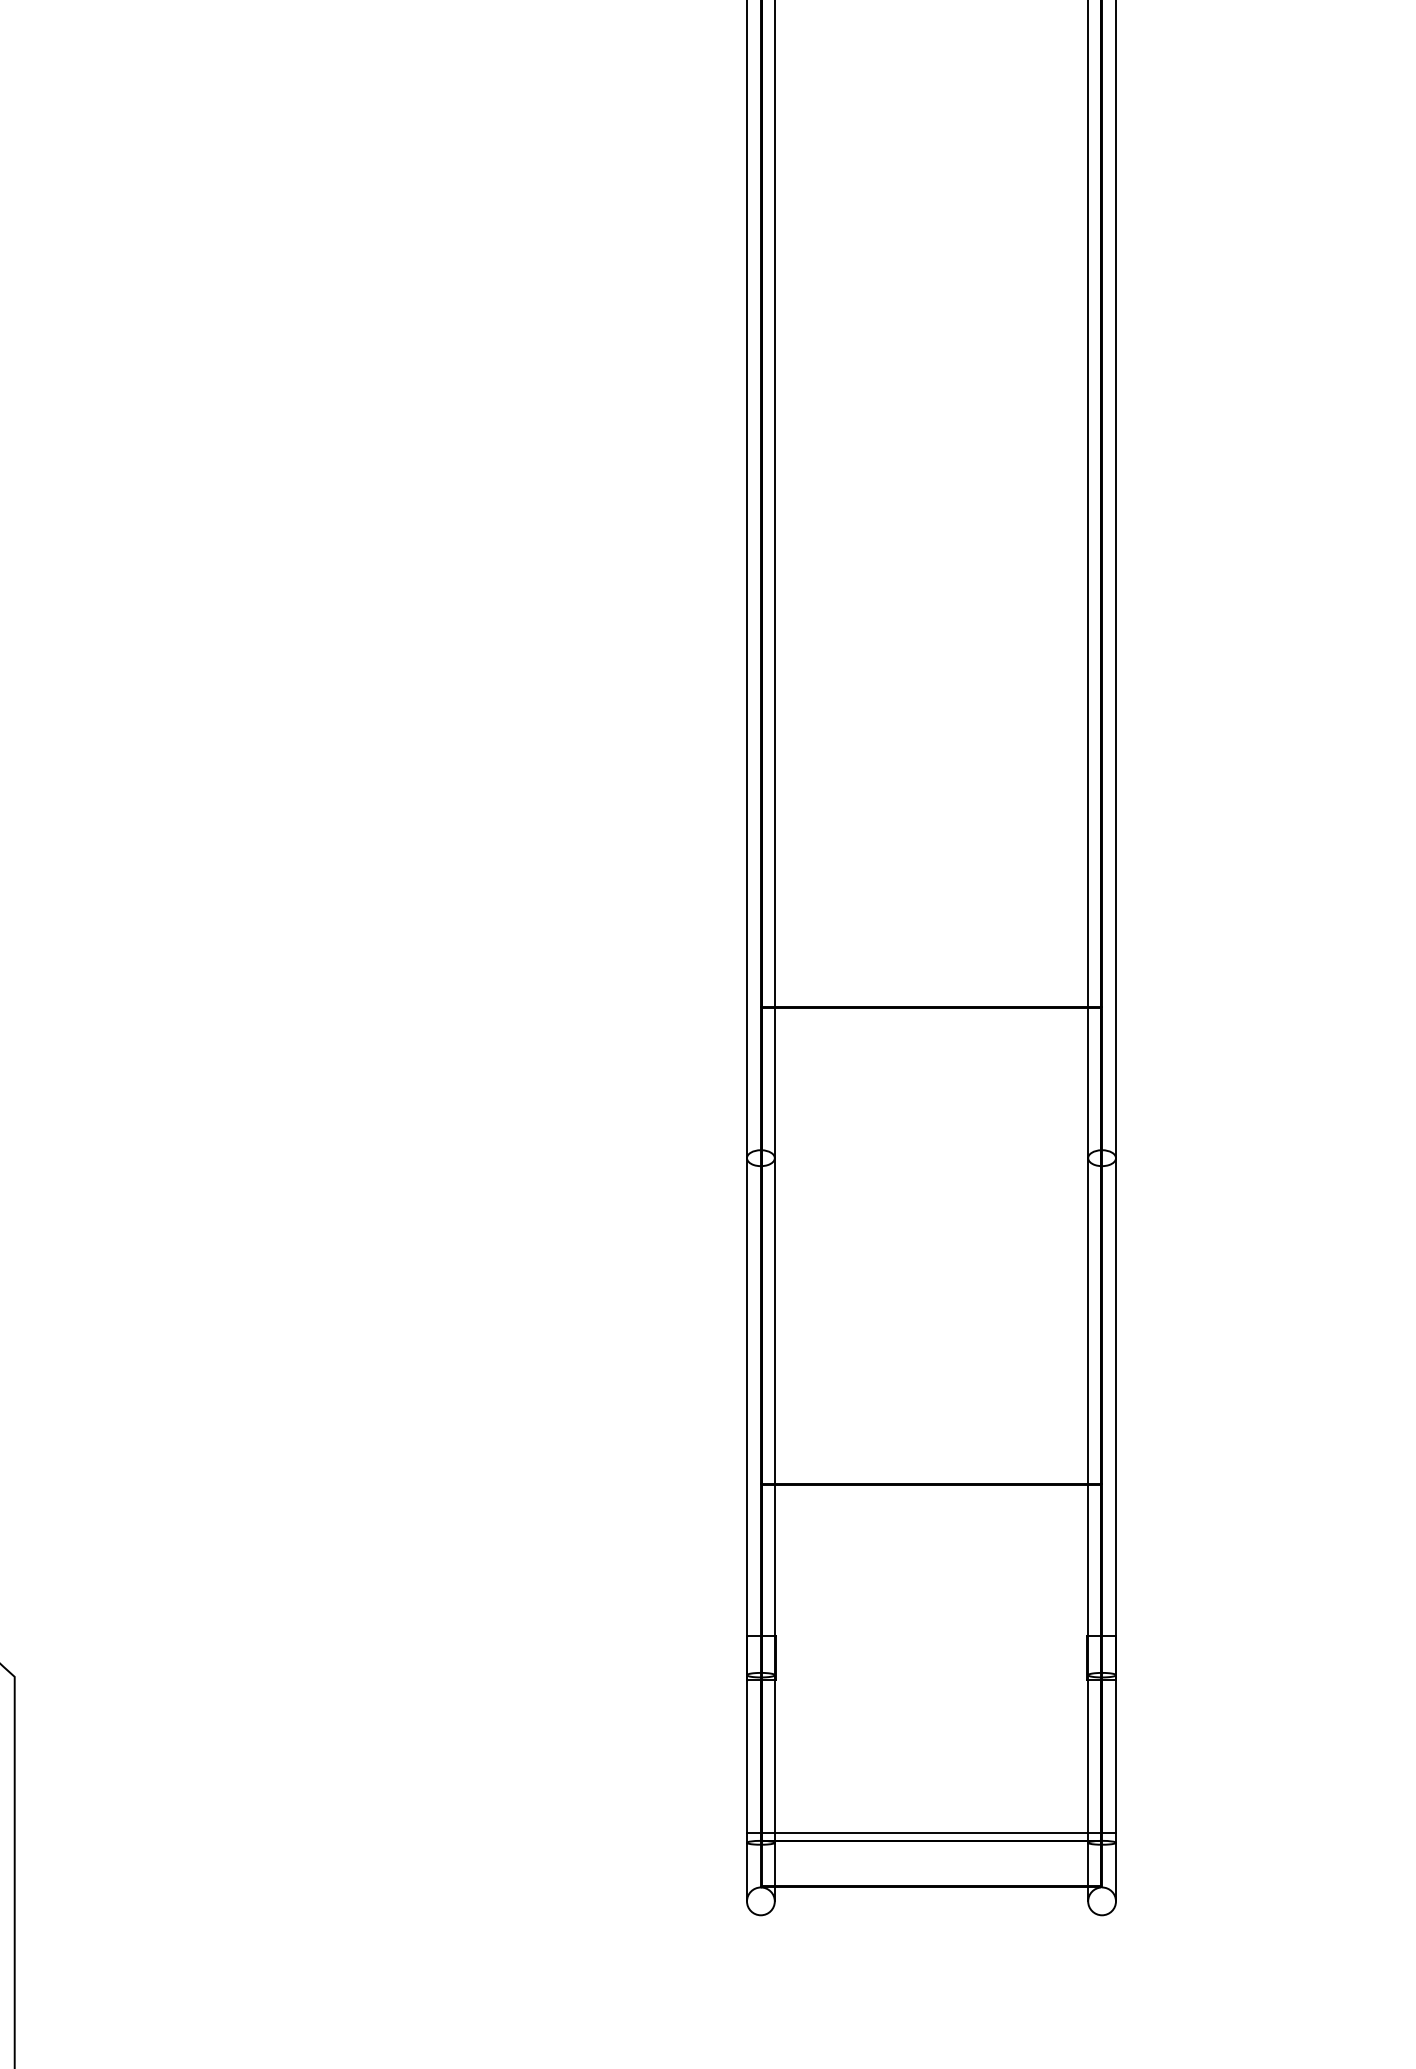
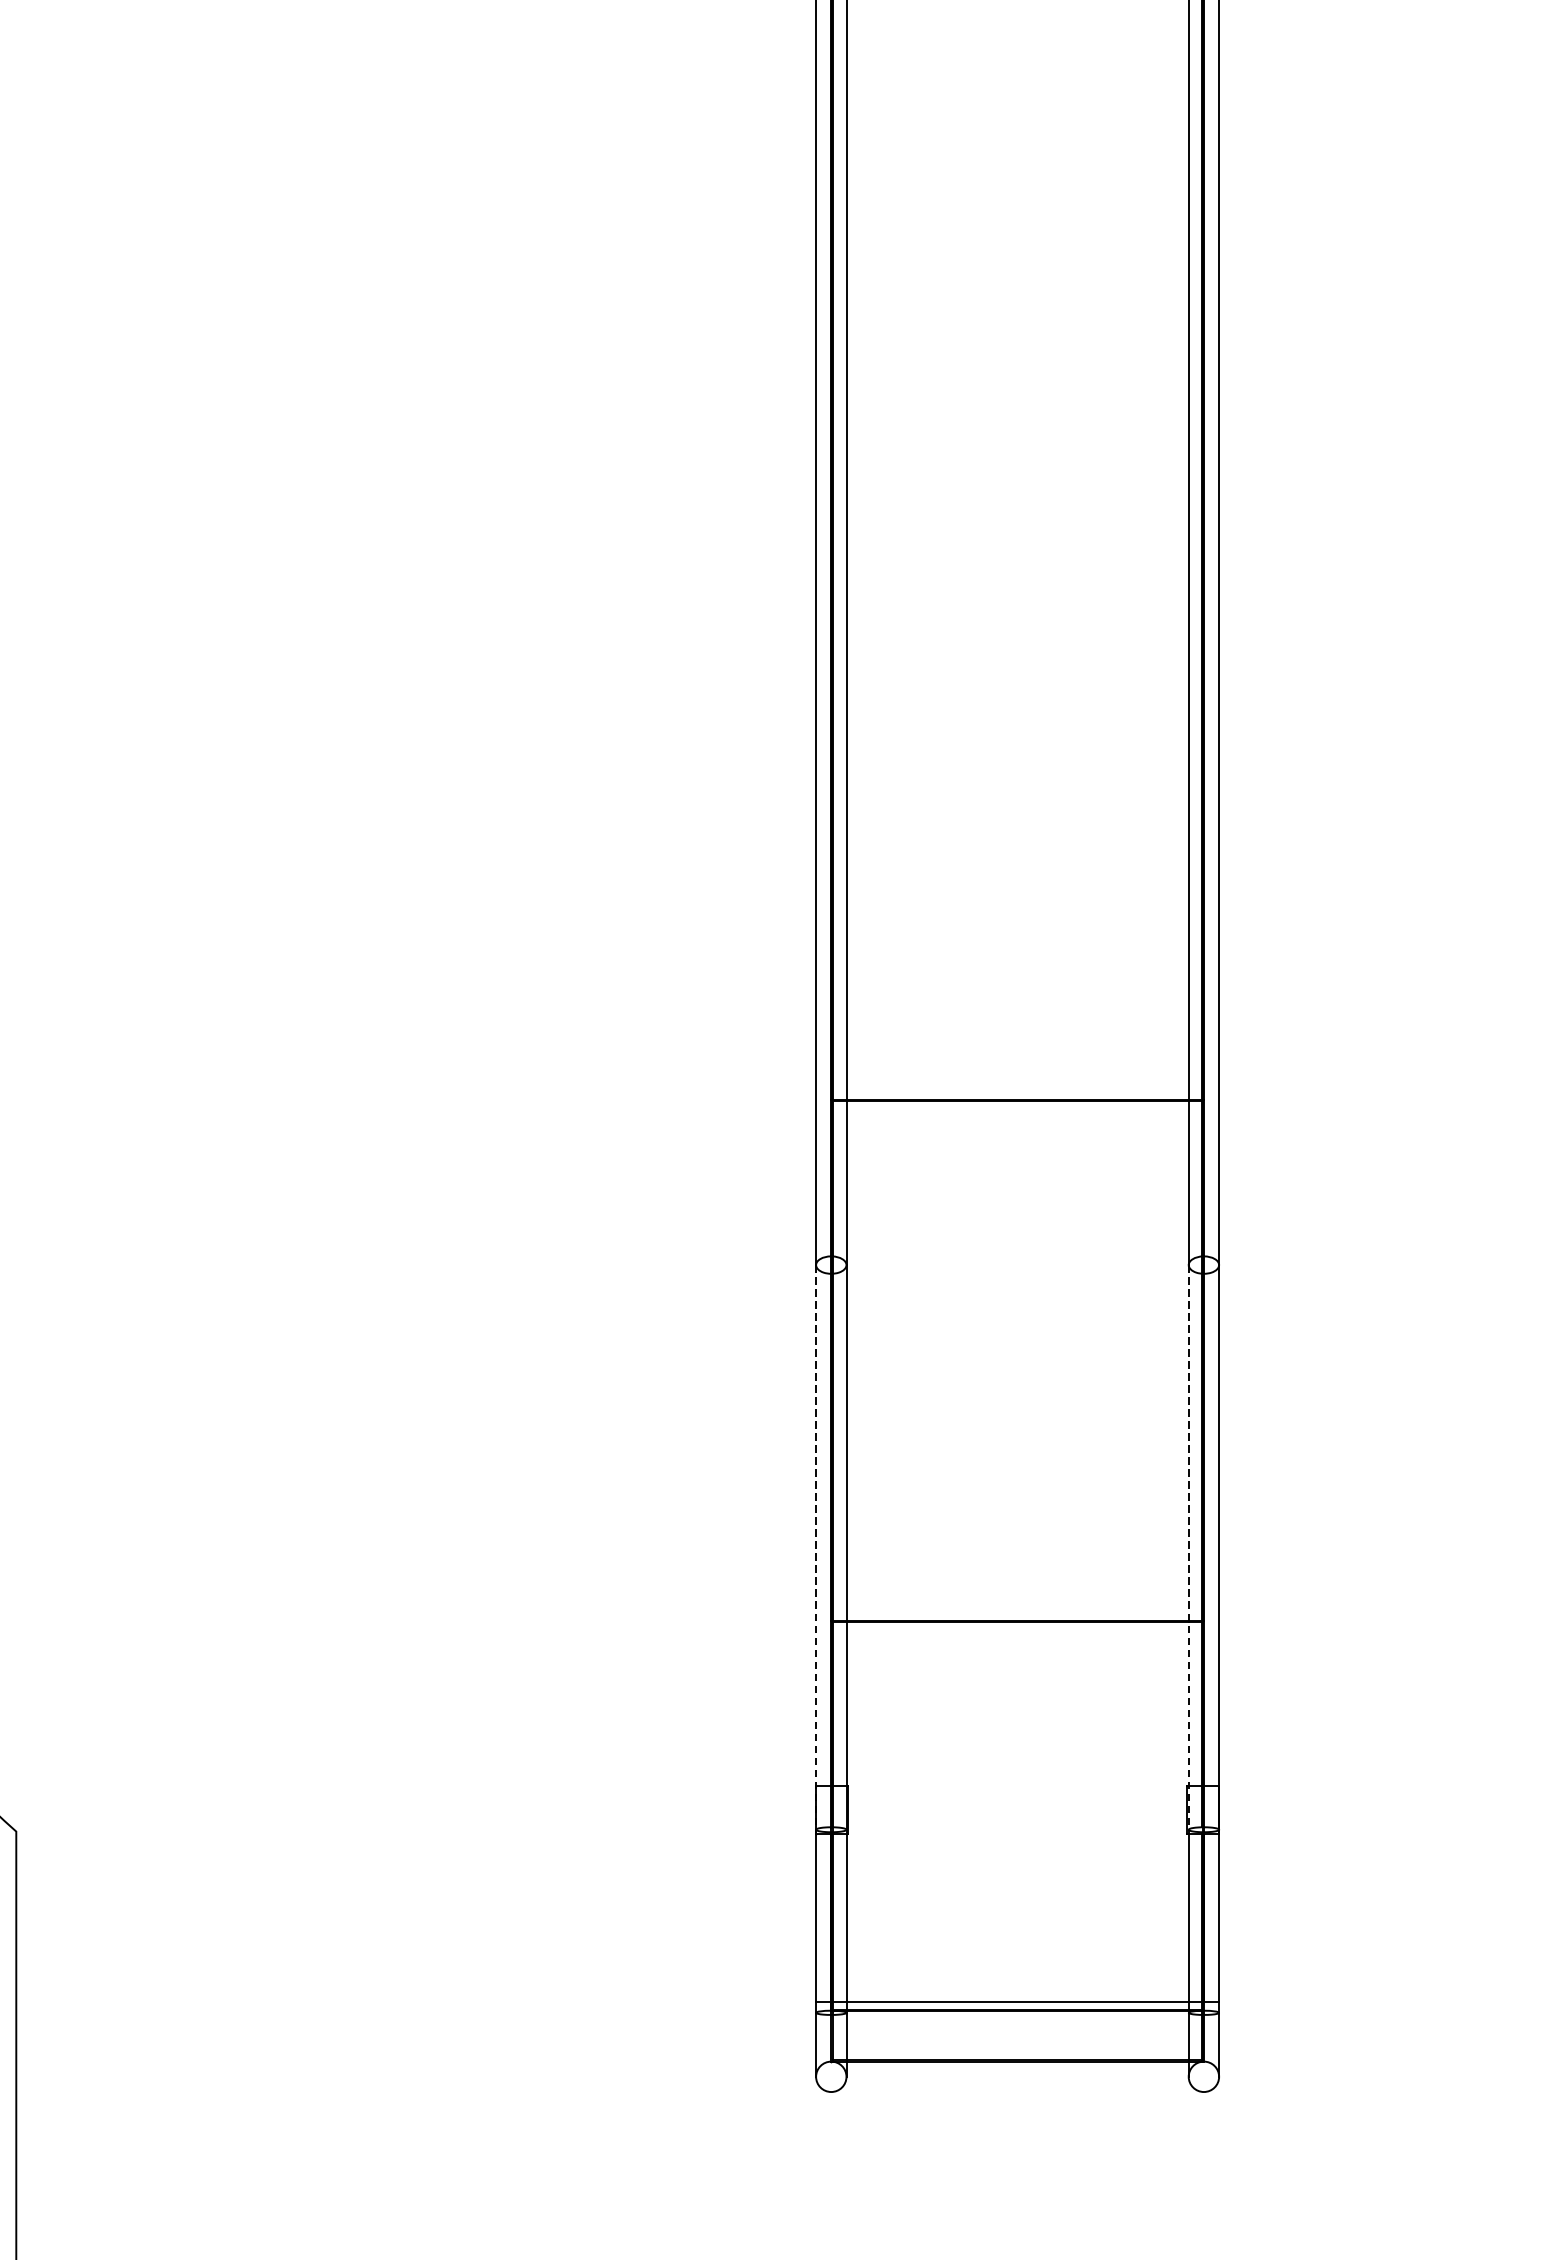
line: (747, 1417) -> (816, 1548), solid -> dashed
line: (1088, 1417) -> (1189, 1548), solid -> dashed

